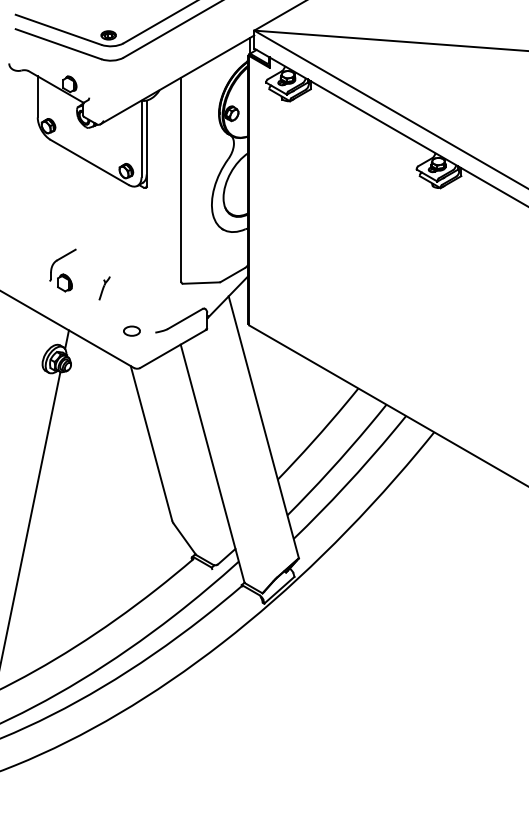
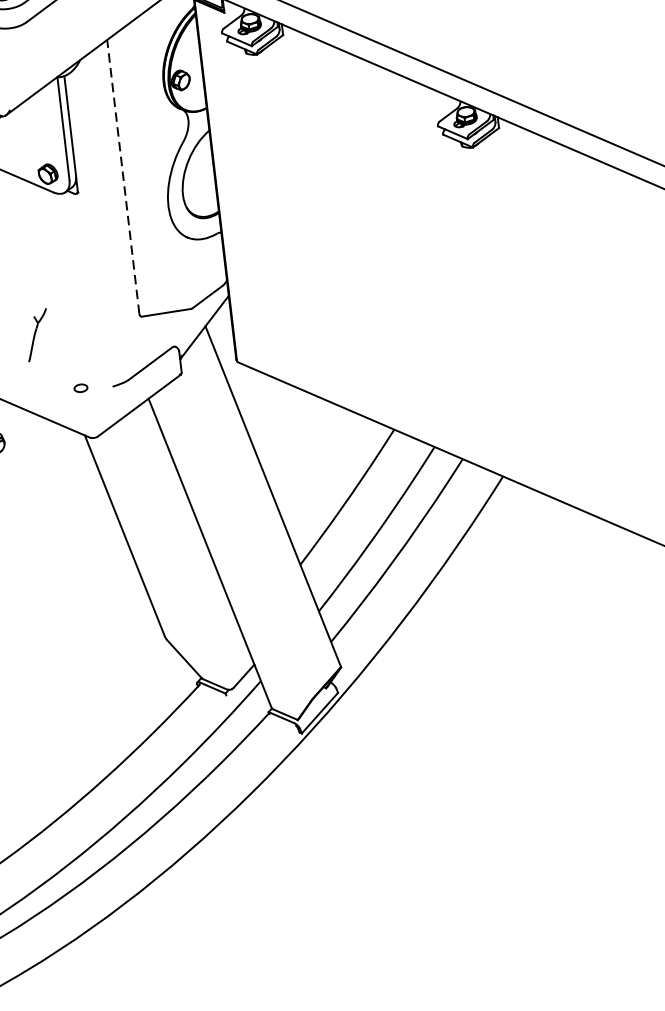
line: (181, 179) -> (123, 176), solid -> dashed
part: (104, 288) -> (37, 335), size x1.6
part: (131, 330) -> (80, 387), size x0.6

